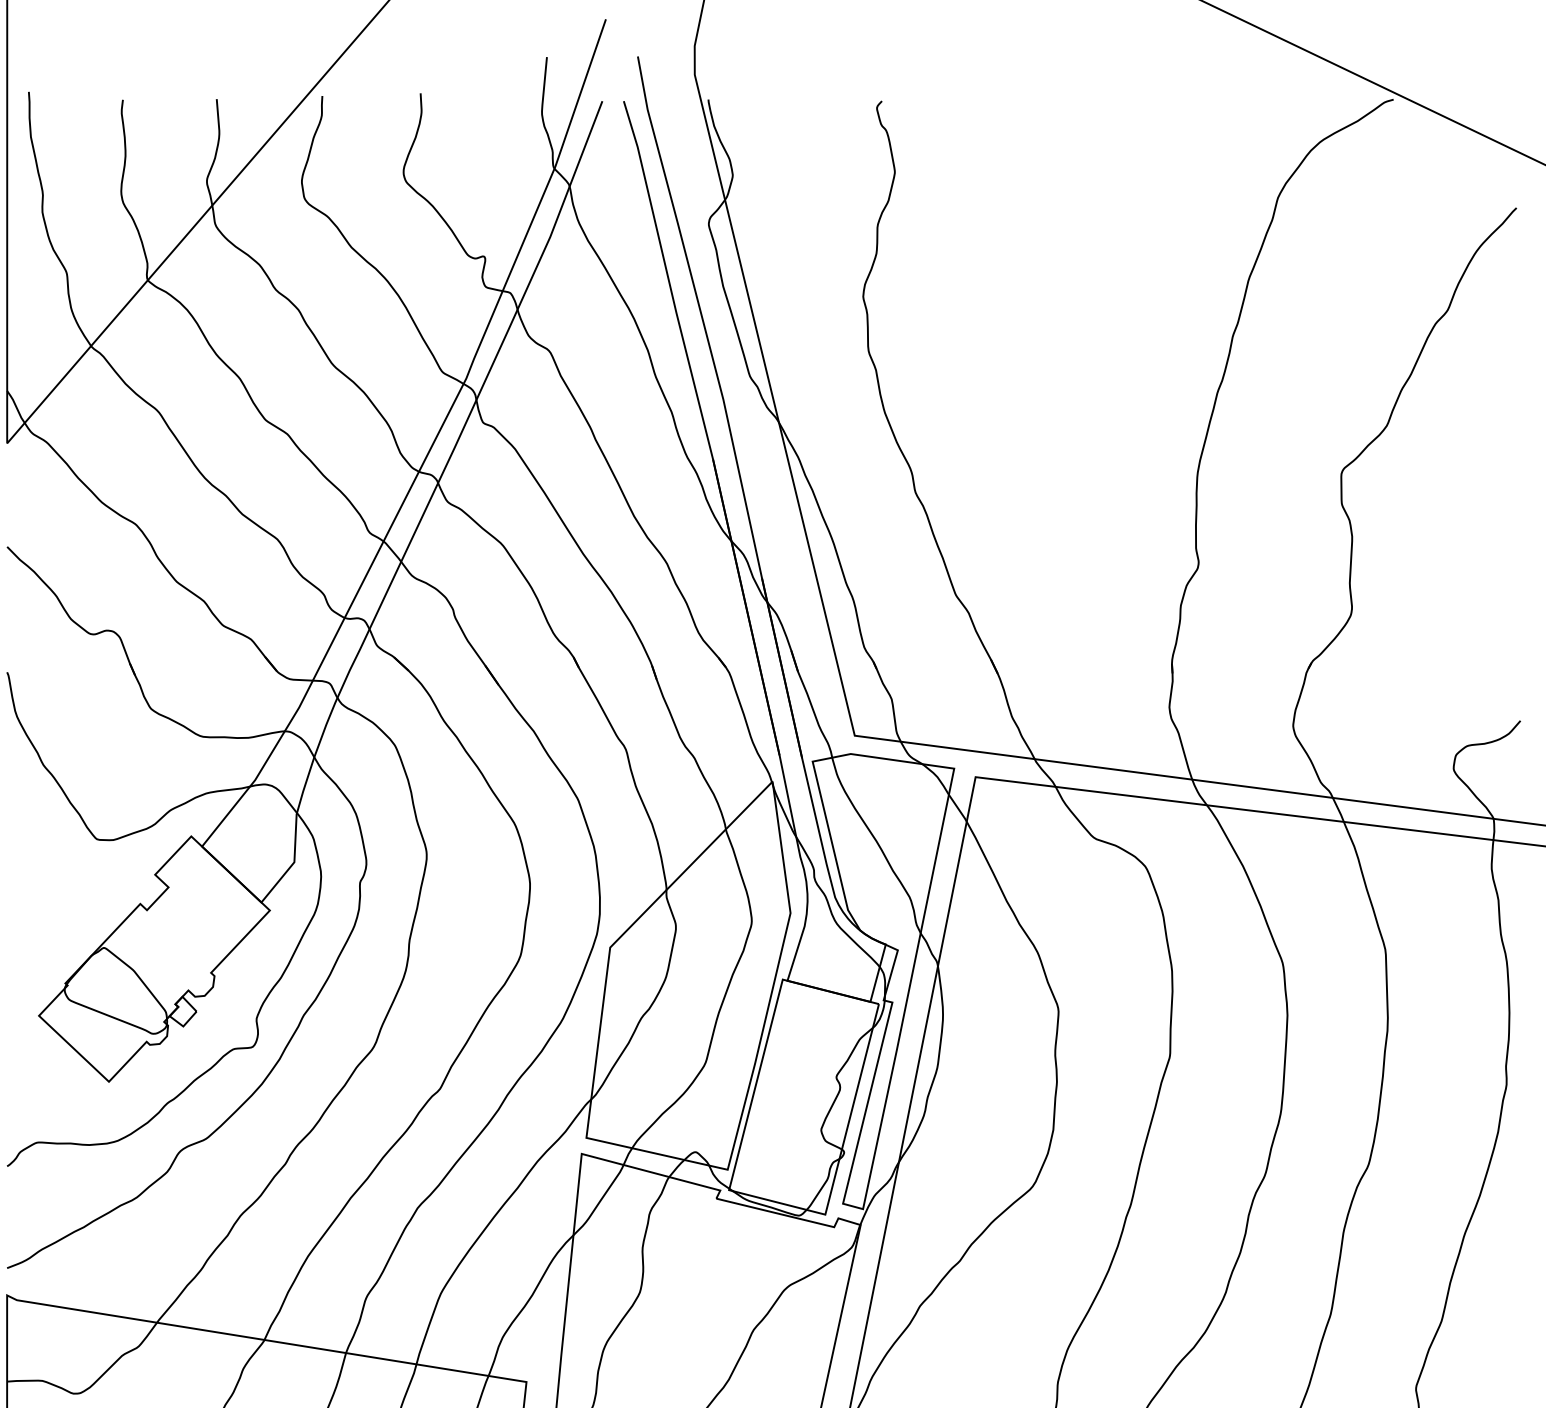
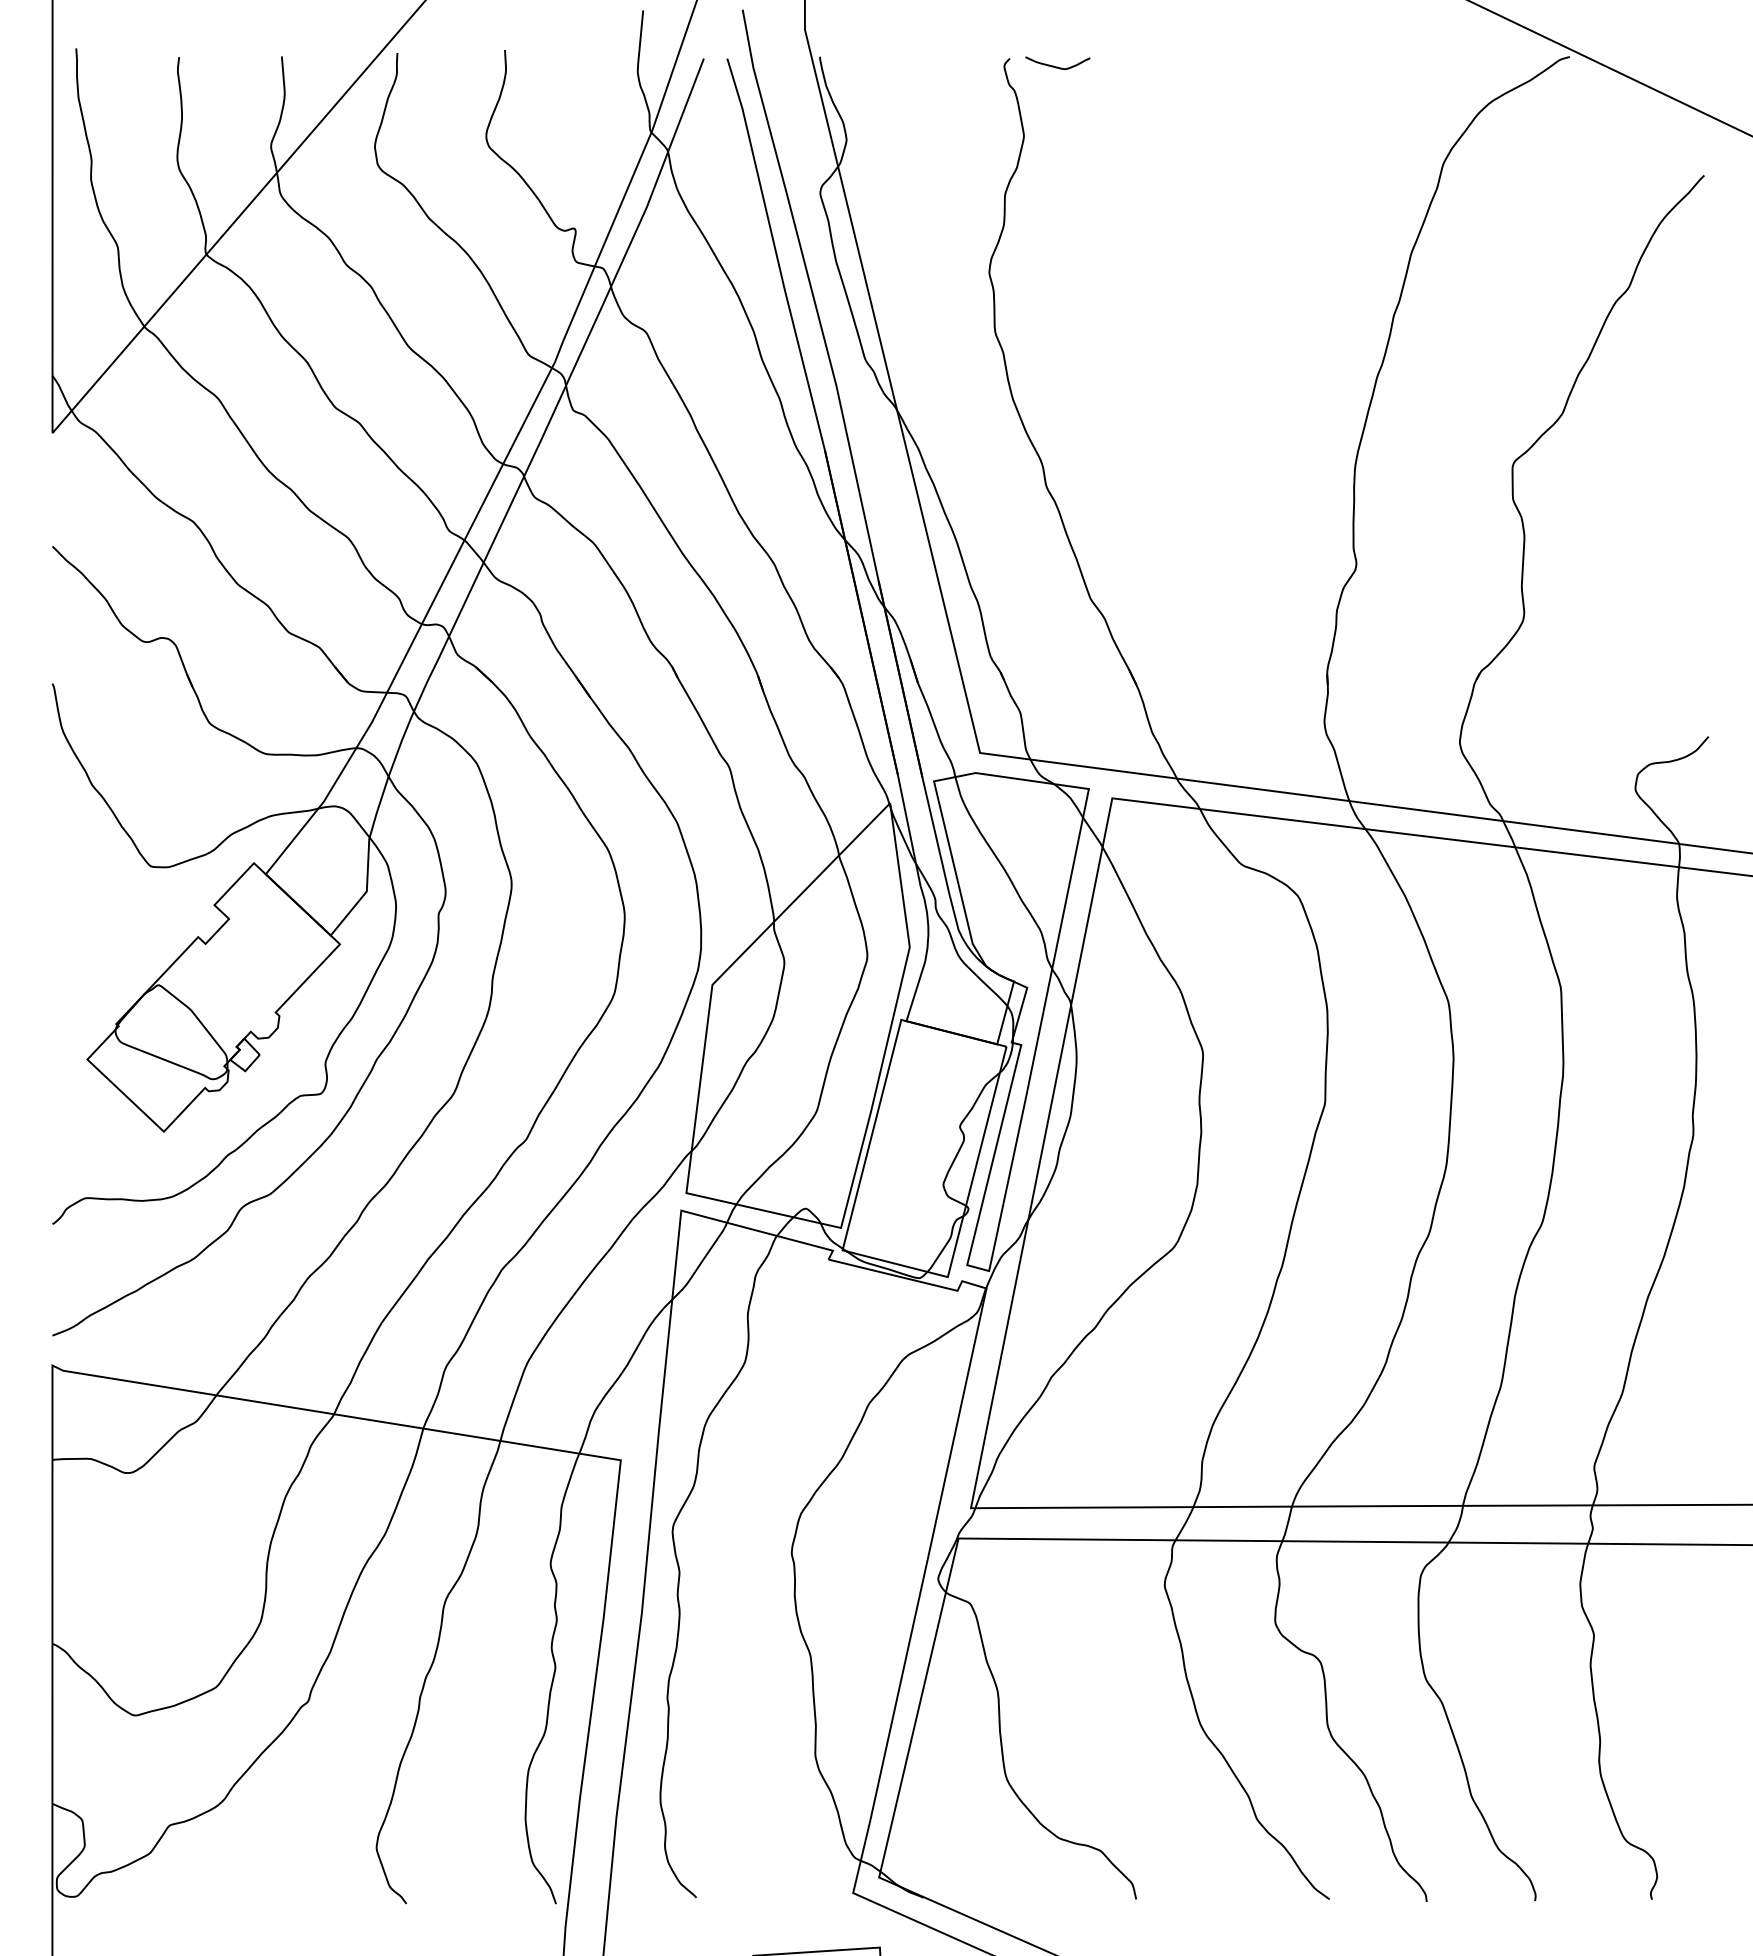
curve: (925, 108) -> (1057, 66), added

